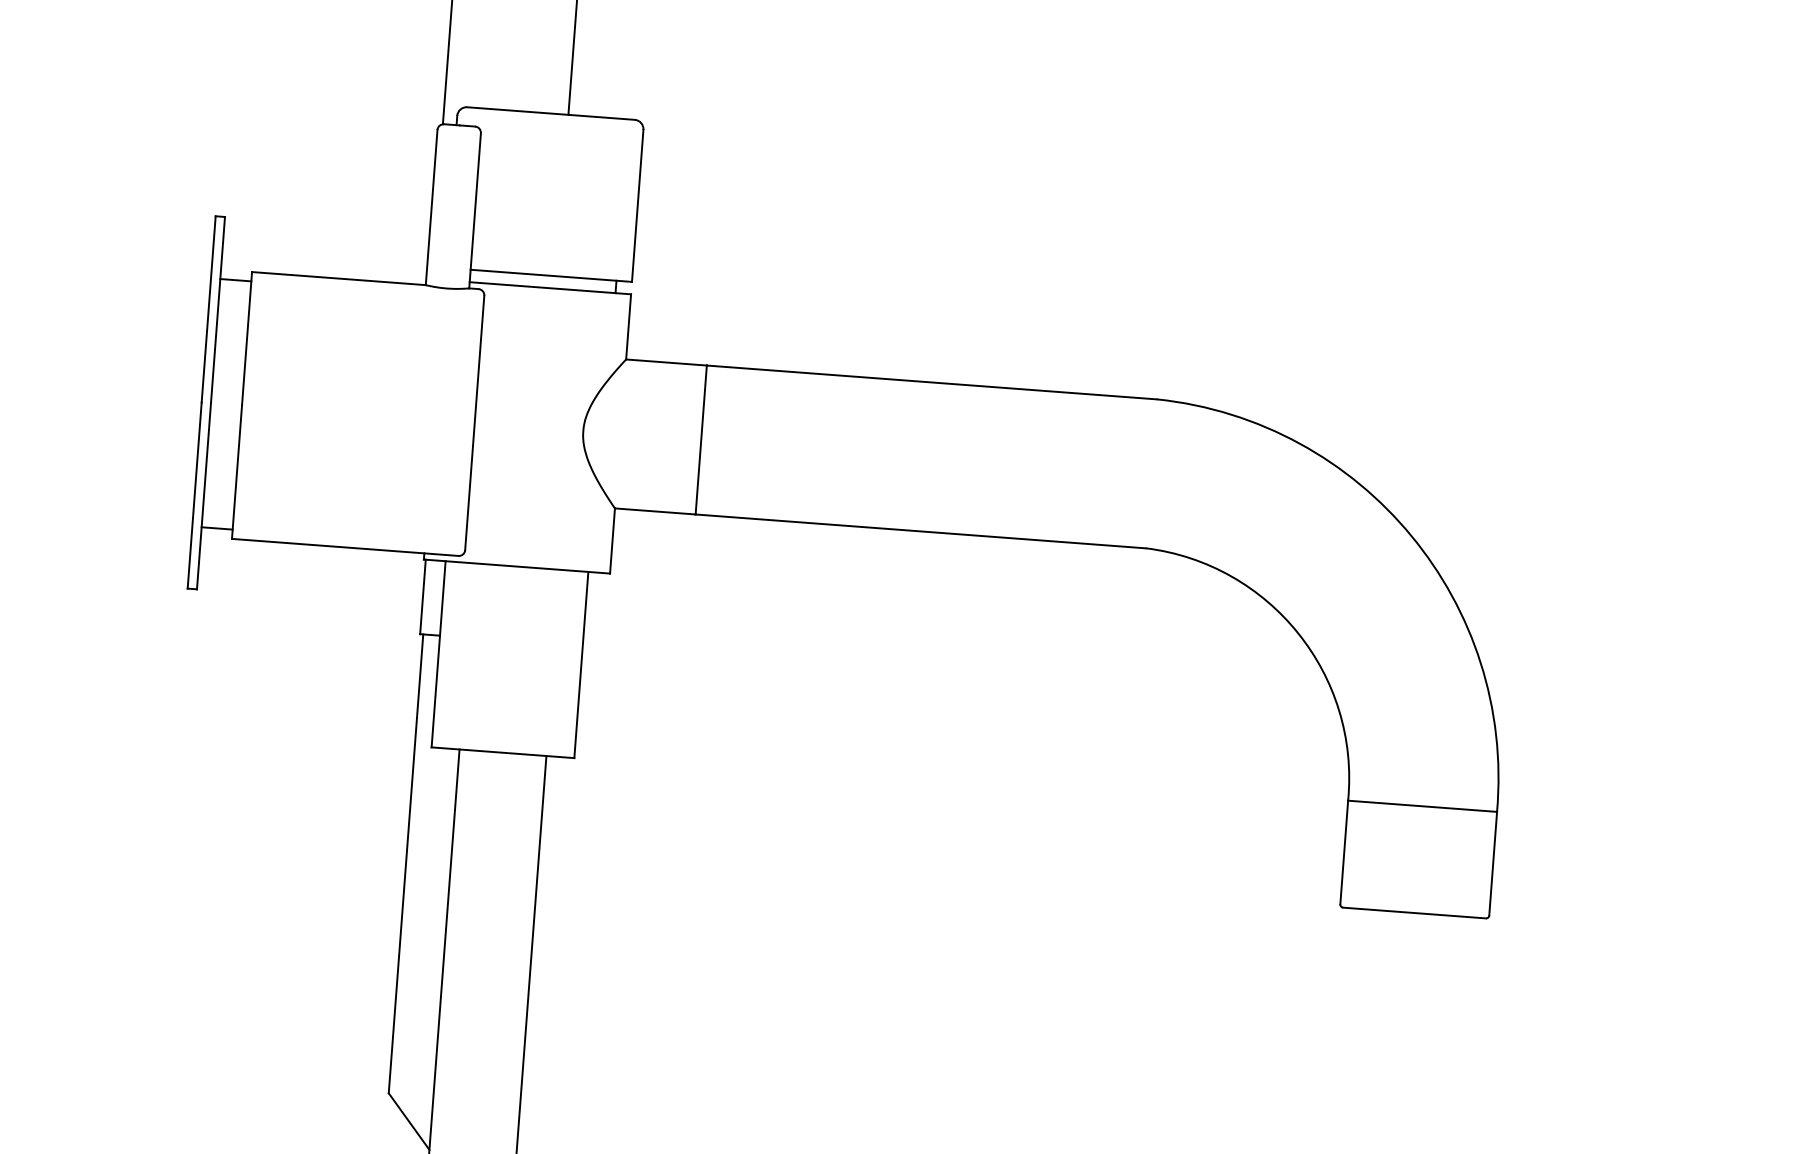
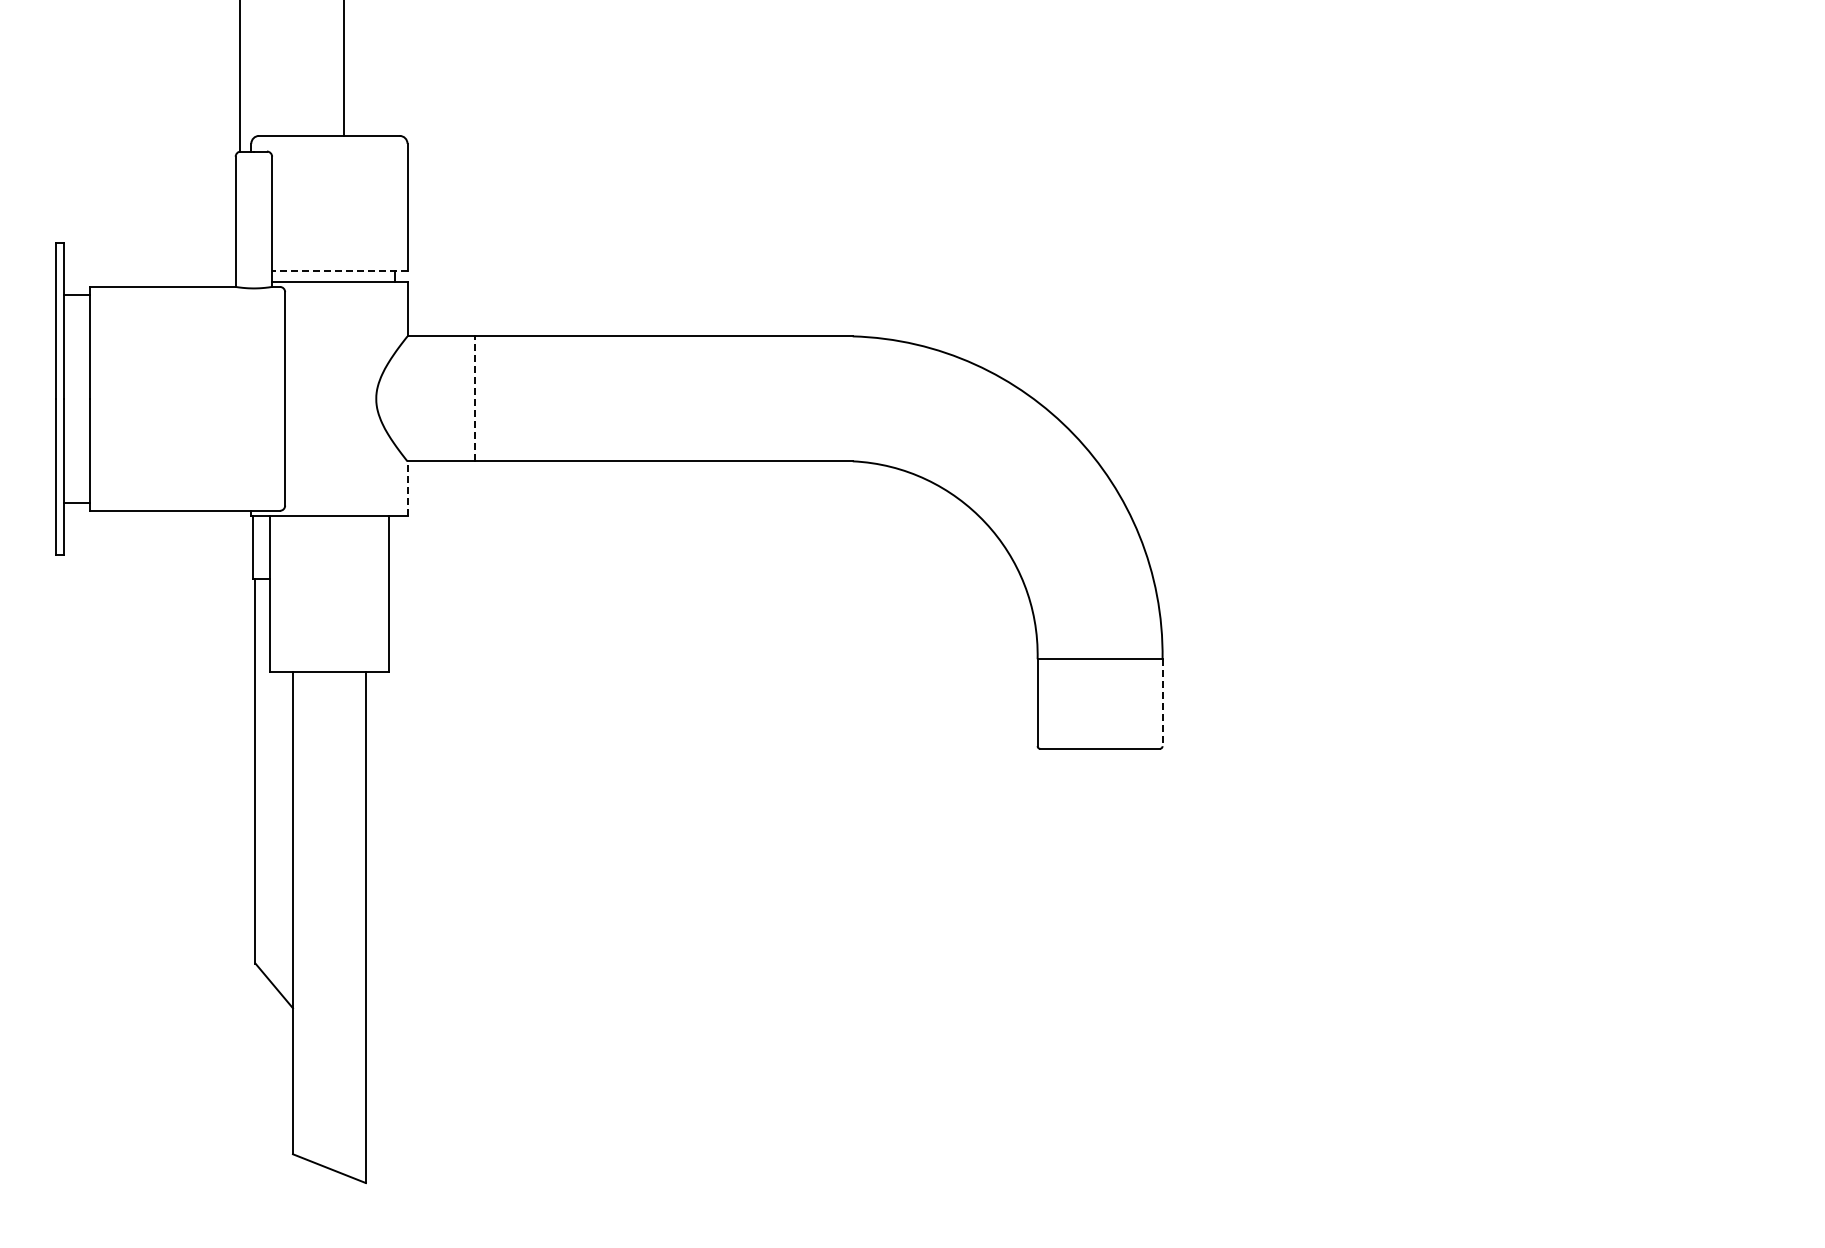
line: (550, 276) -> (339, 271), solid -> dashed
line: (701, 439) -> (475, 398), solid -> dashed
line: (612, 540) -> (407, 488), solid -> dashed
line: (1492, 864) -> (1162, 703), solid -> dashed

